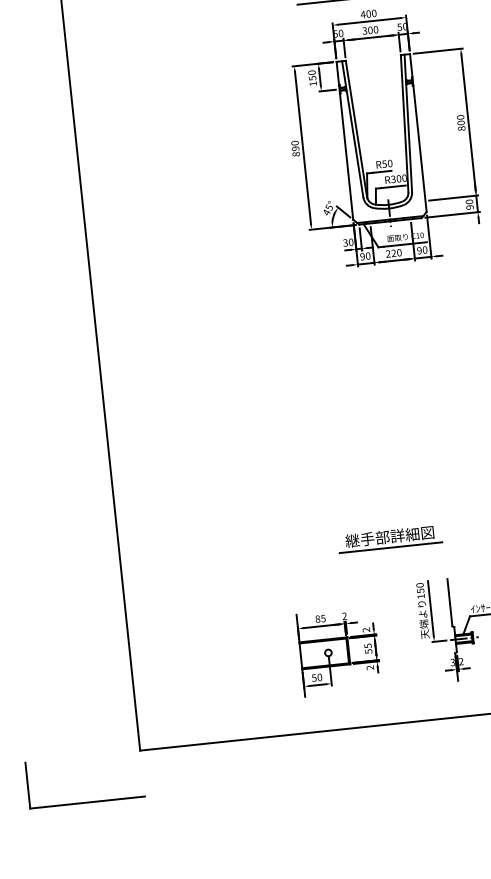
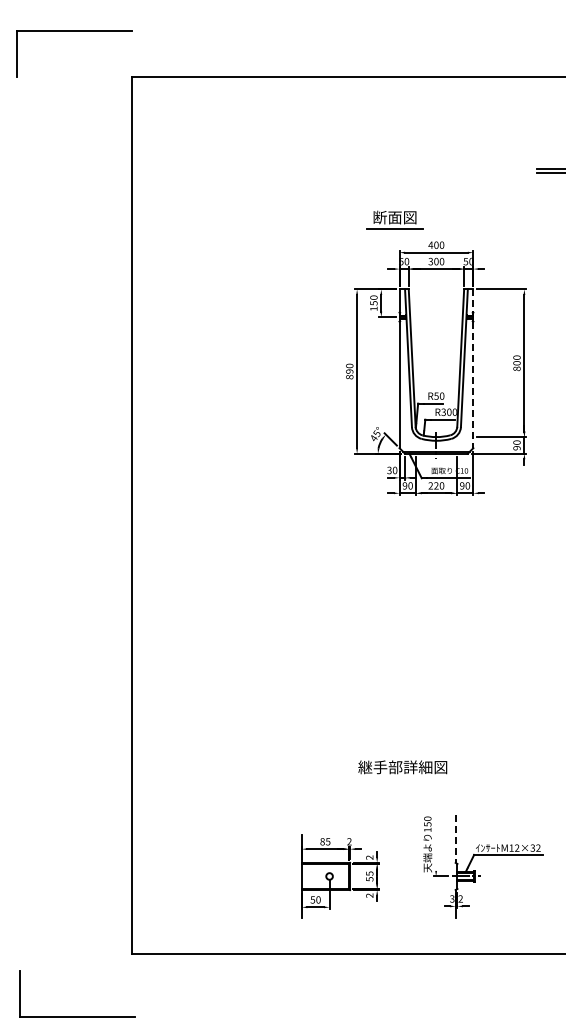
line: (418, 133) -> (473, 369), solid -> dashed
line: (390, 547) -> (402, 778), removed
line: (449, 603) -> (455, 839), solid -> dashed
line: (431, 608) -> (436, 842), removed
part: (87, 801) -> (77, 1016), moved

